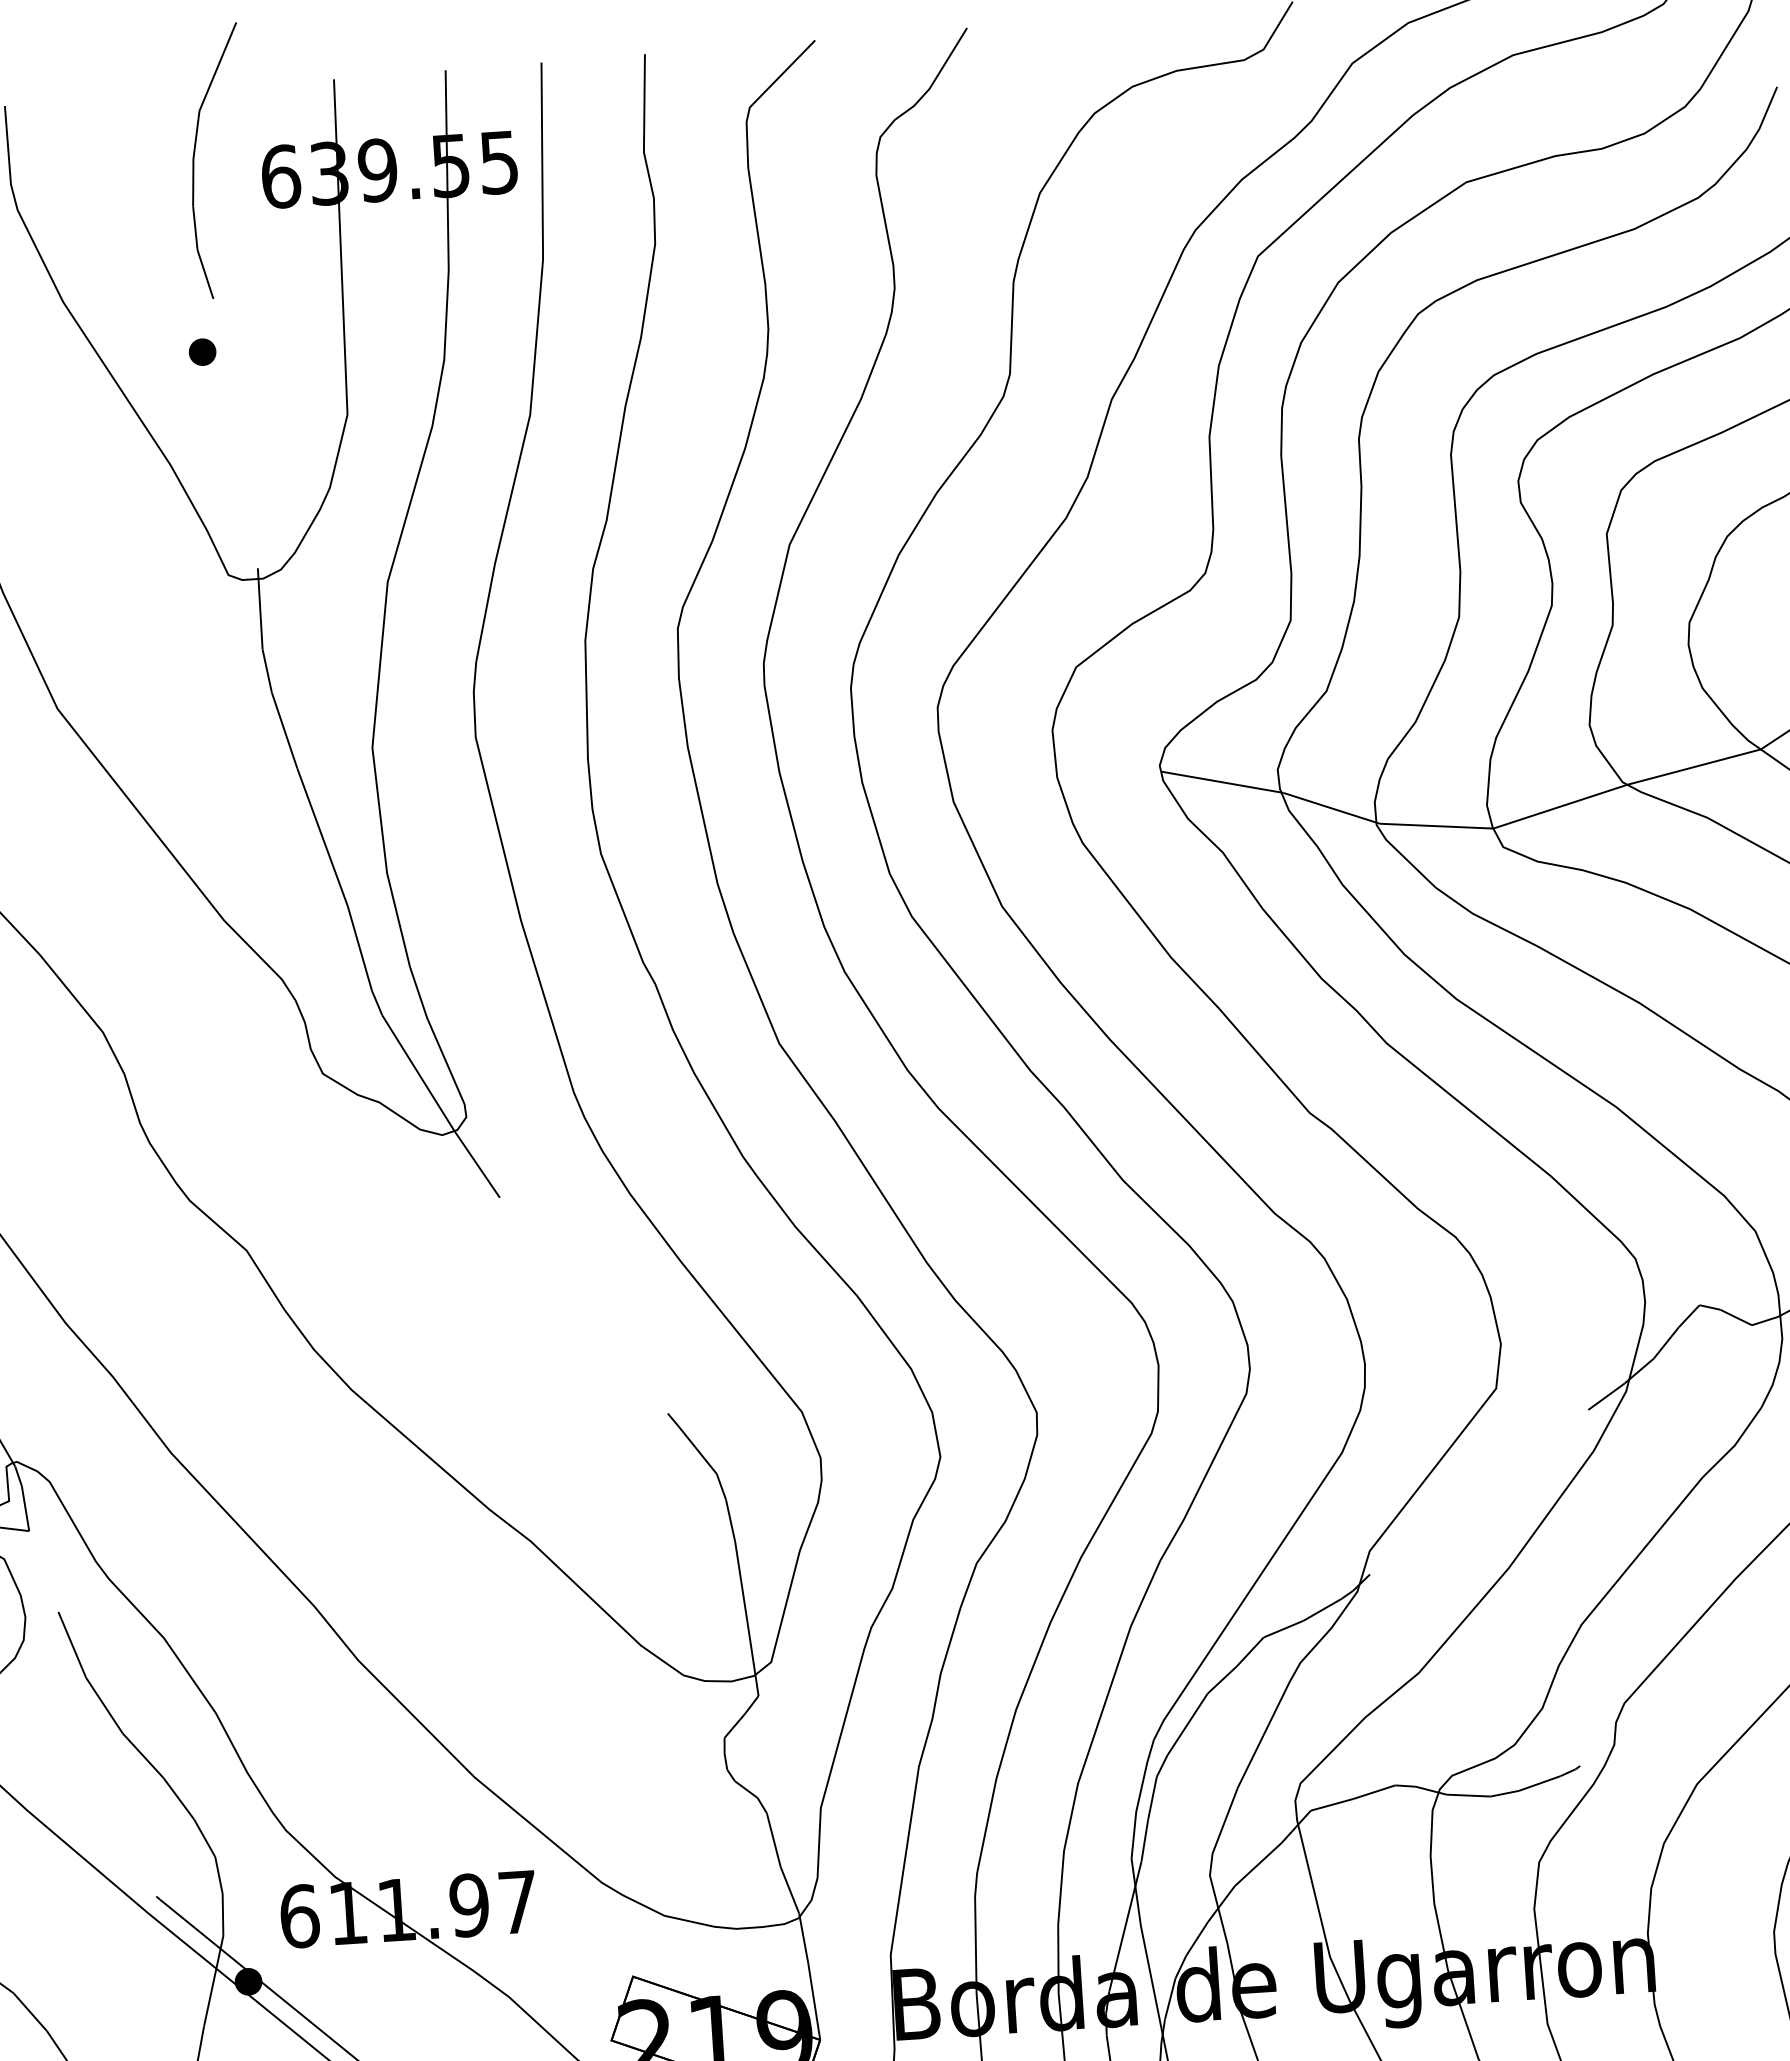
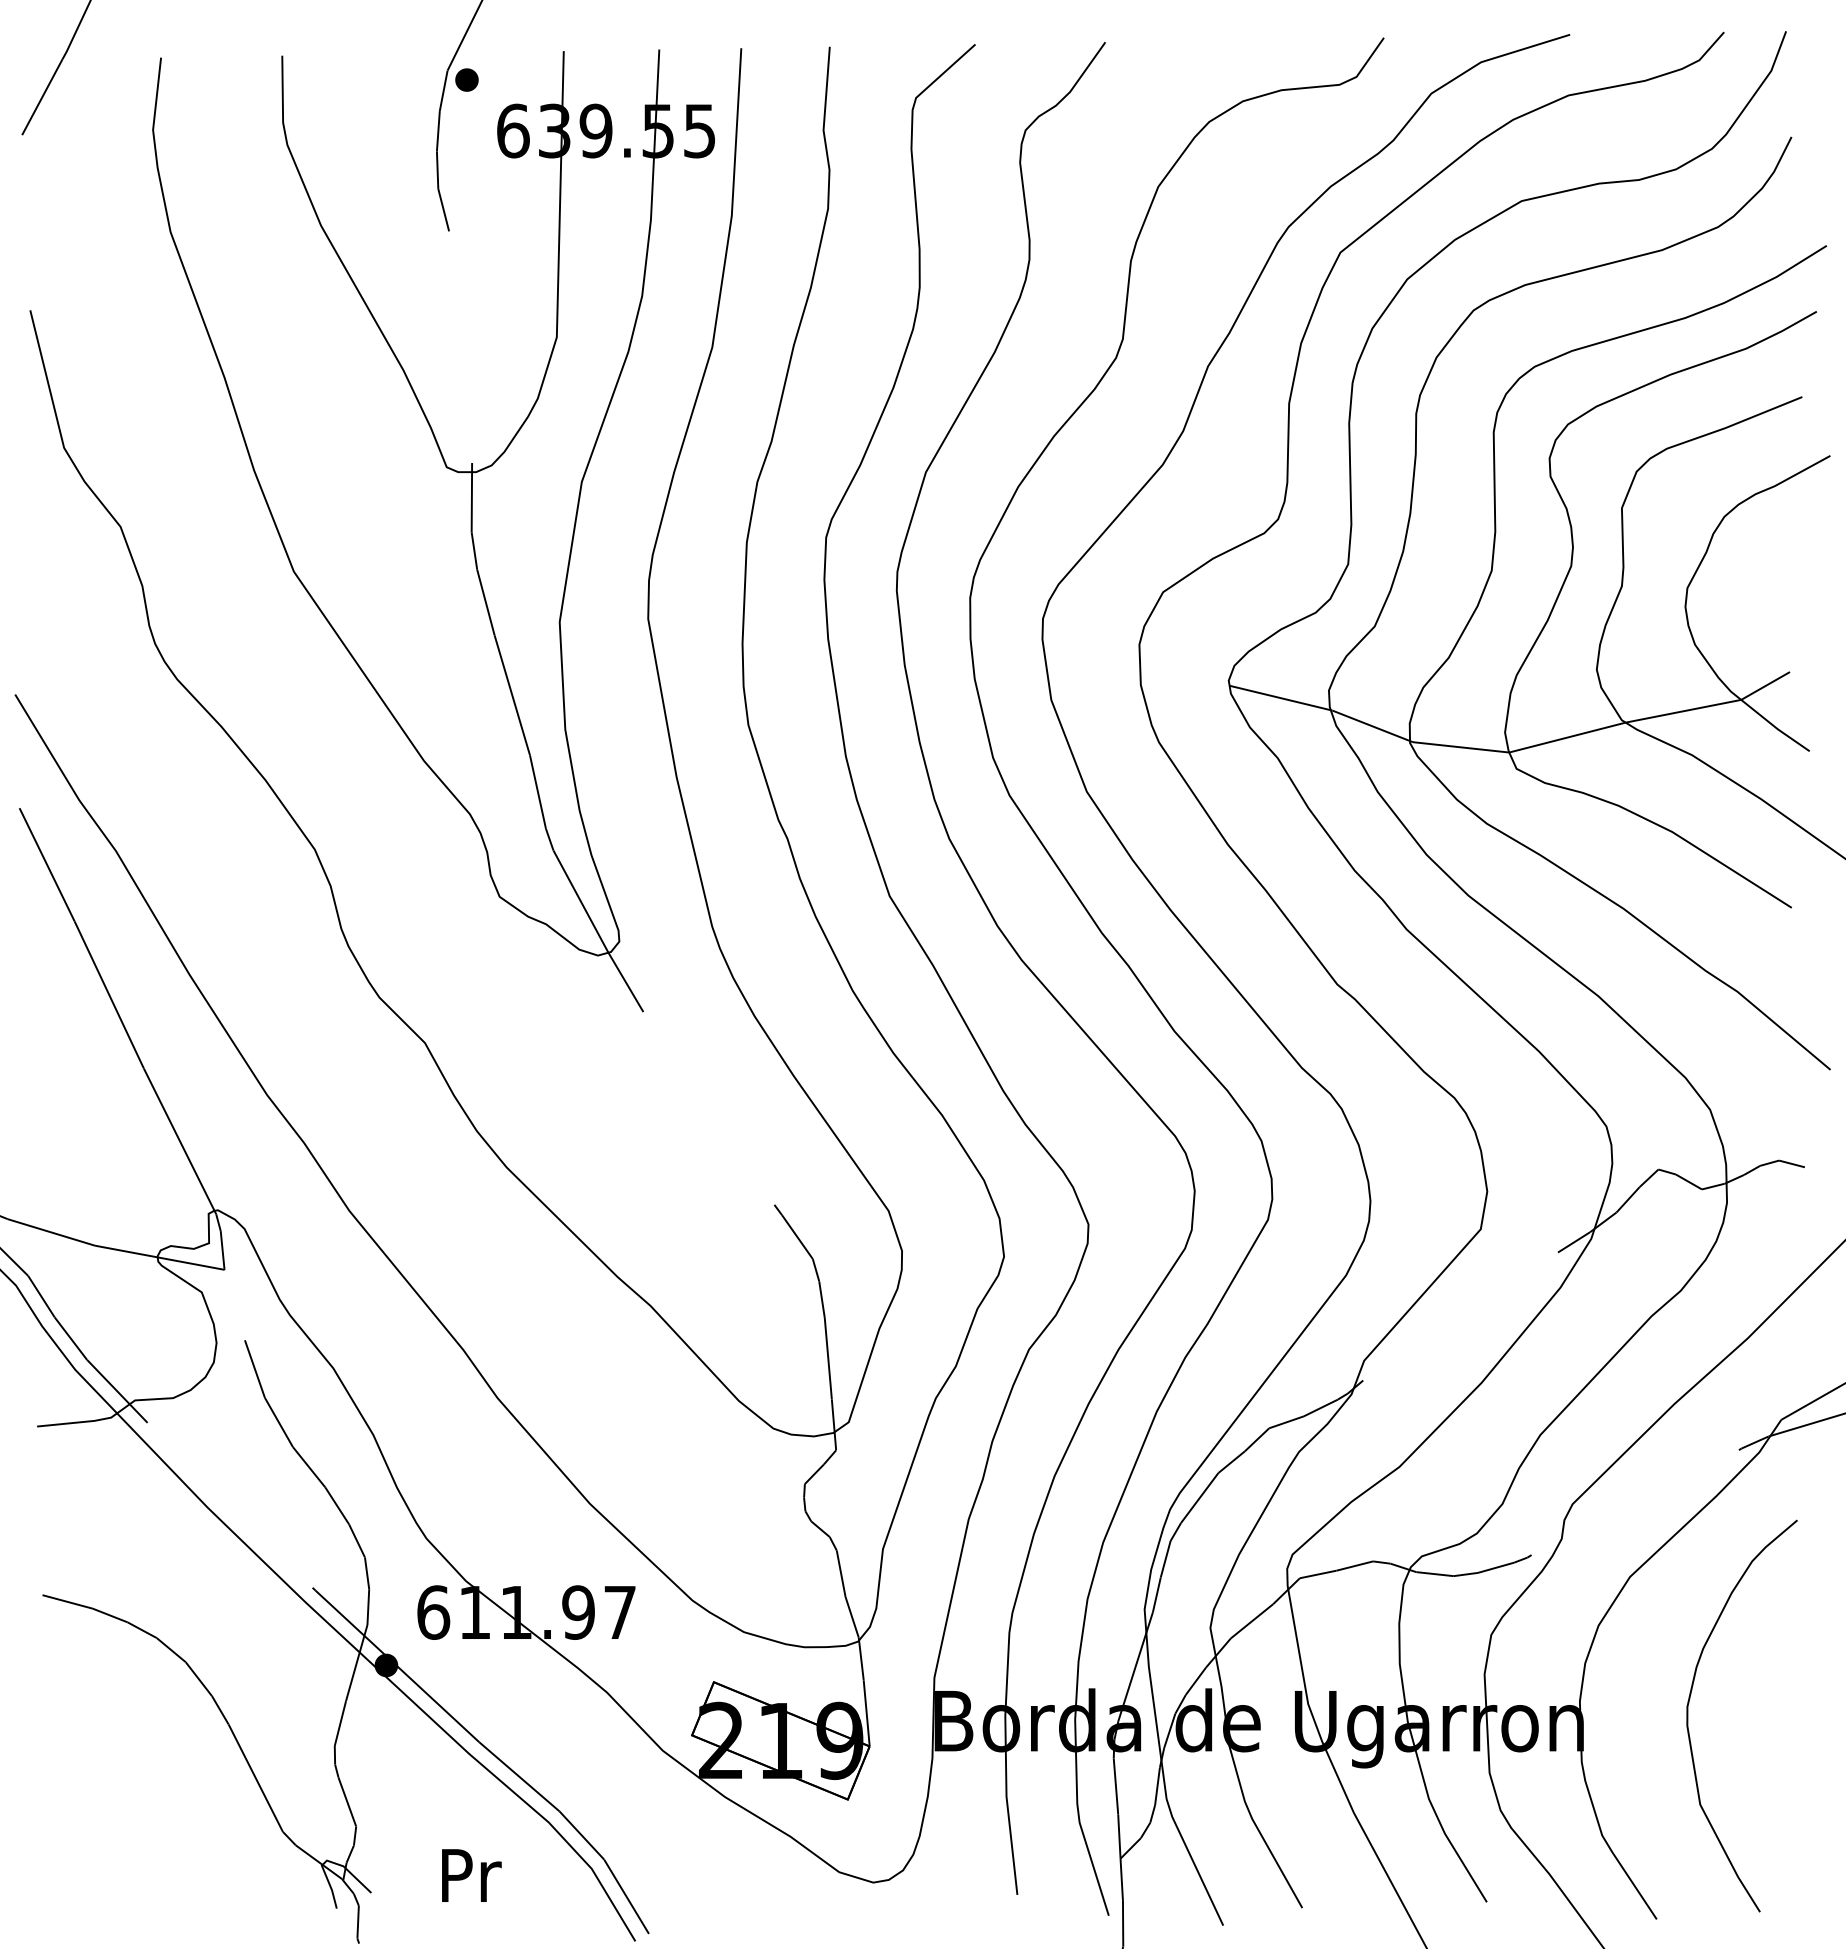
part: (202, 351) -> (466, 79), moved

